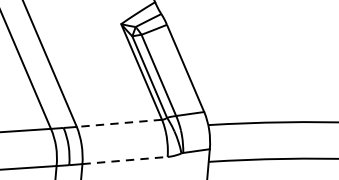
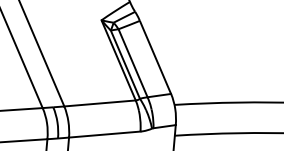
line: (119, 123) -> (100, 103), dashed -> solid
line: (124, 160) -> (104, 134), dashed -> solid

